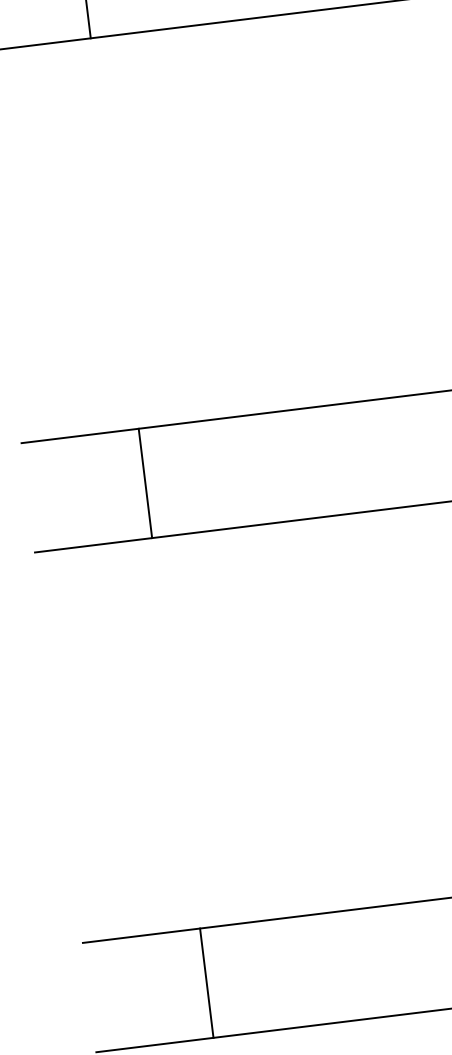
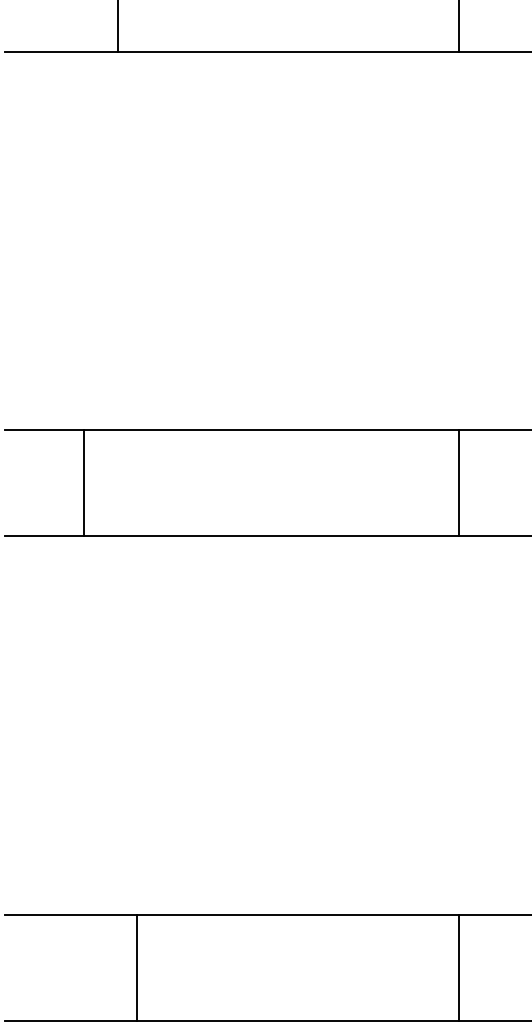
line: (145, 483) -> (84, 483), moved
line: (206, 982) -> (137, 967), moved

